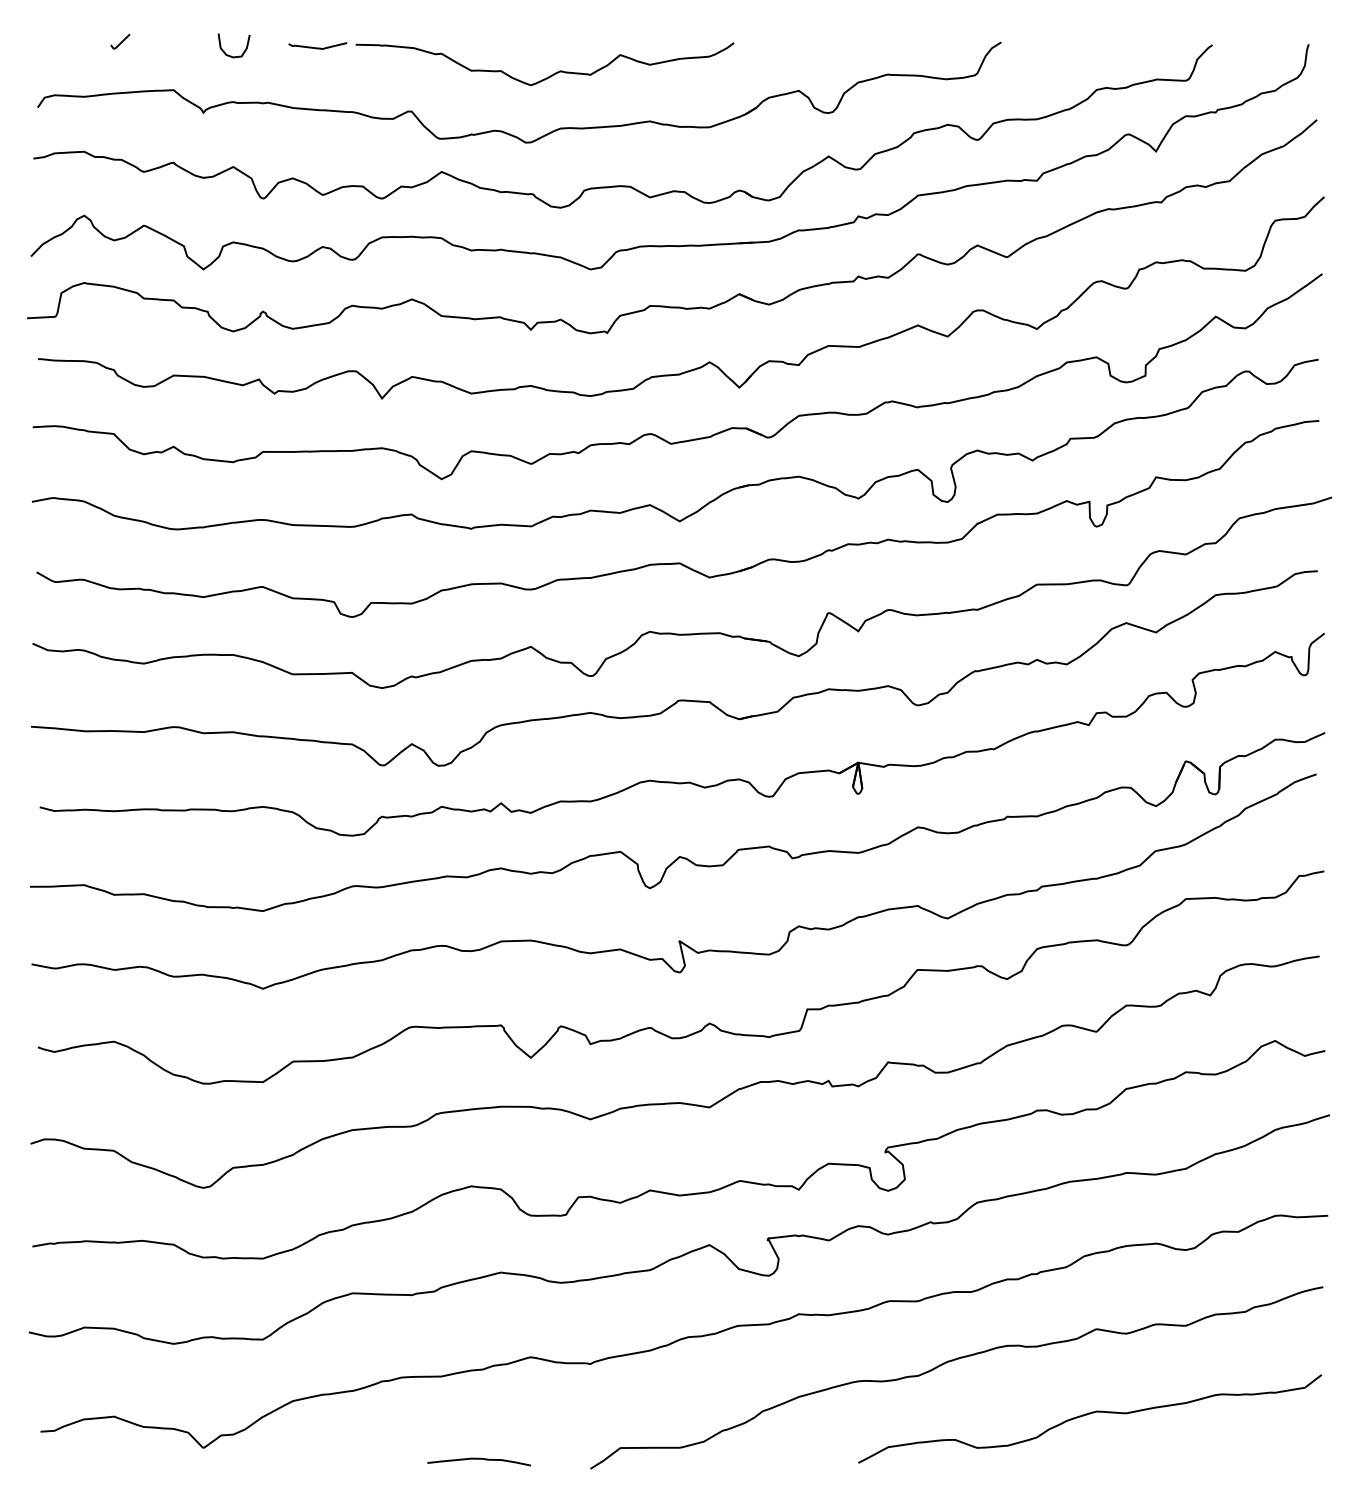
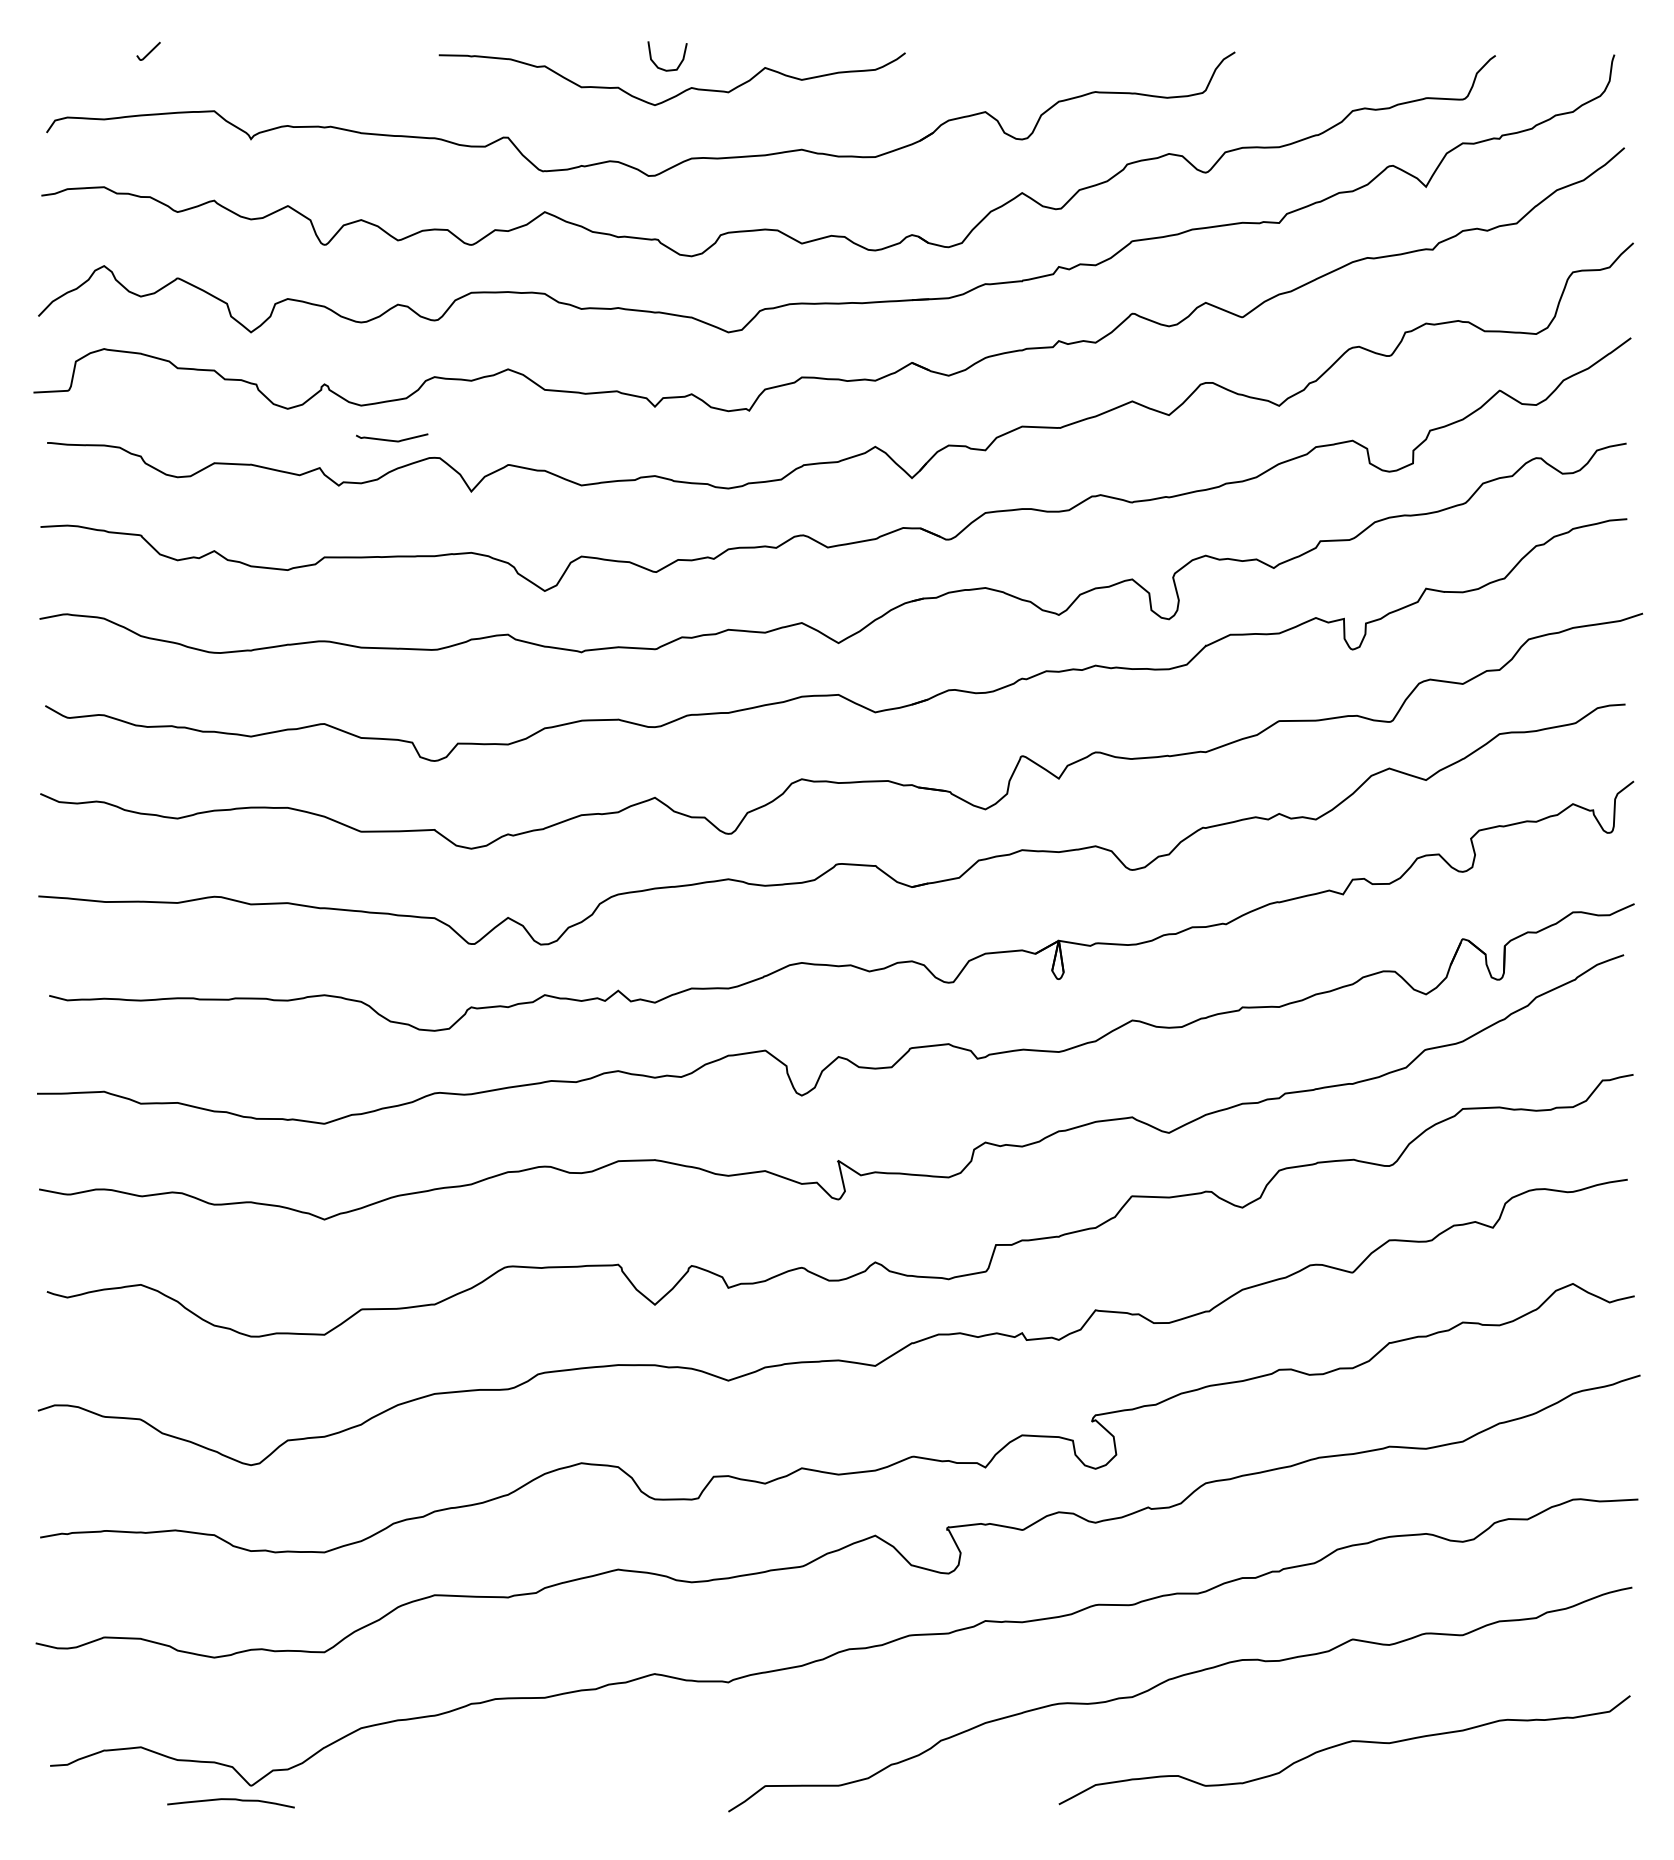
curve: (317, 47) -> (391, 439), moved
curve: (231, 55) -> (664, 68), moved
curve: (478, 1459) -> (230, 1800), moved

